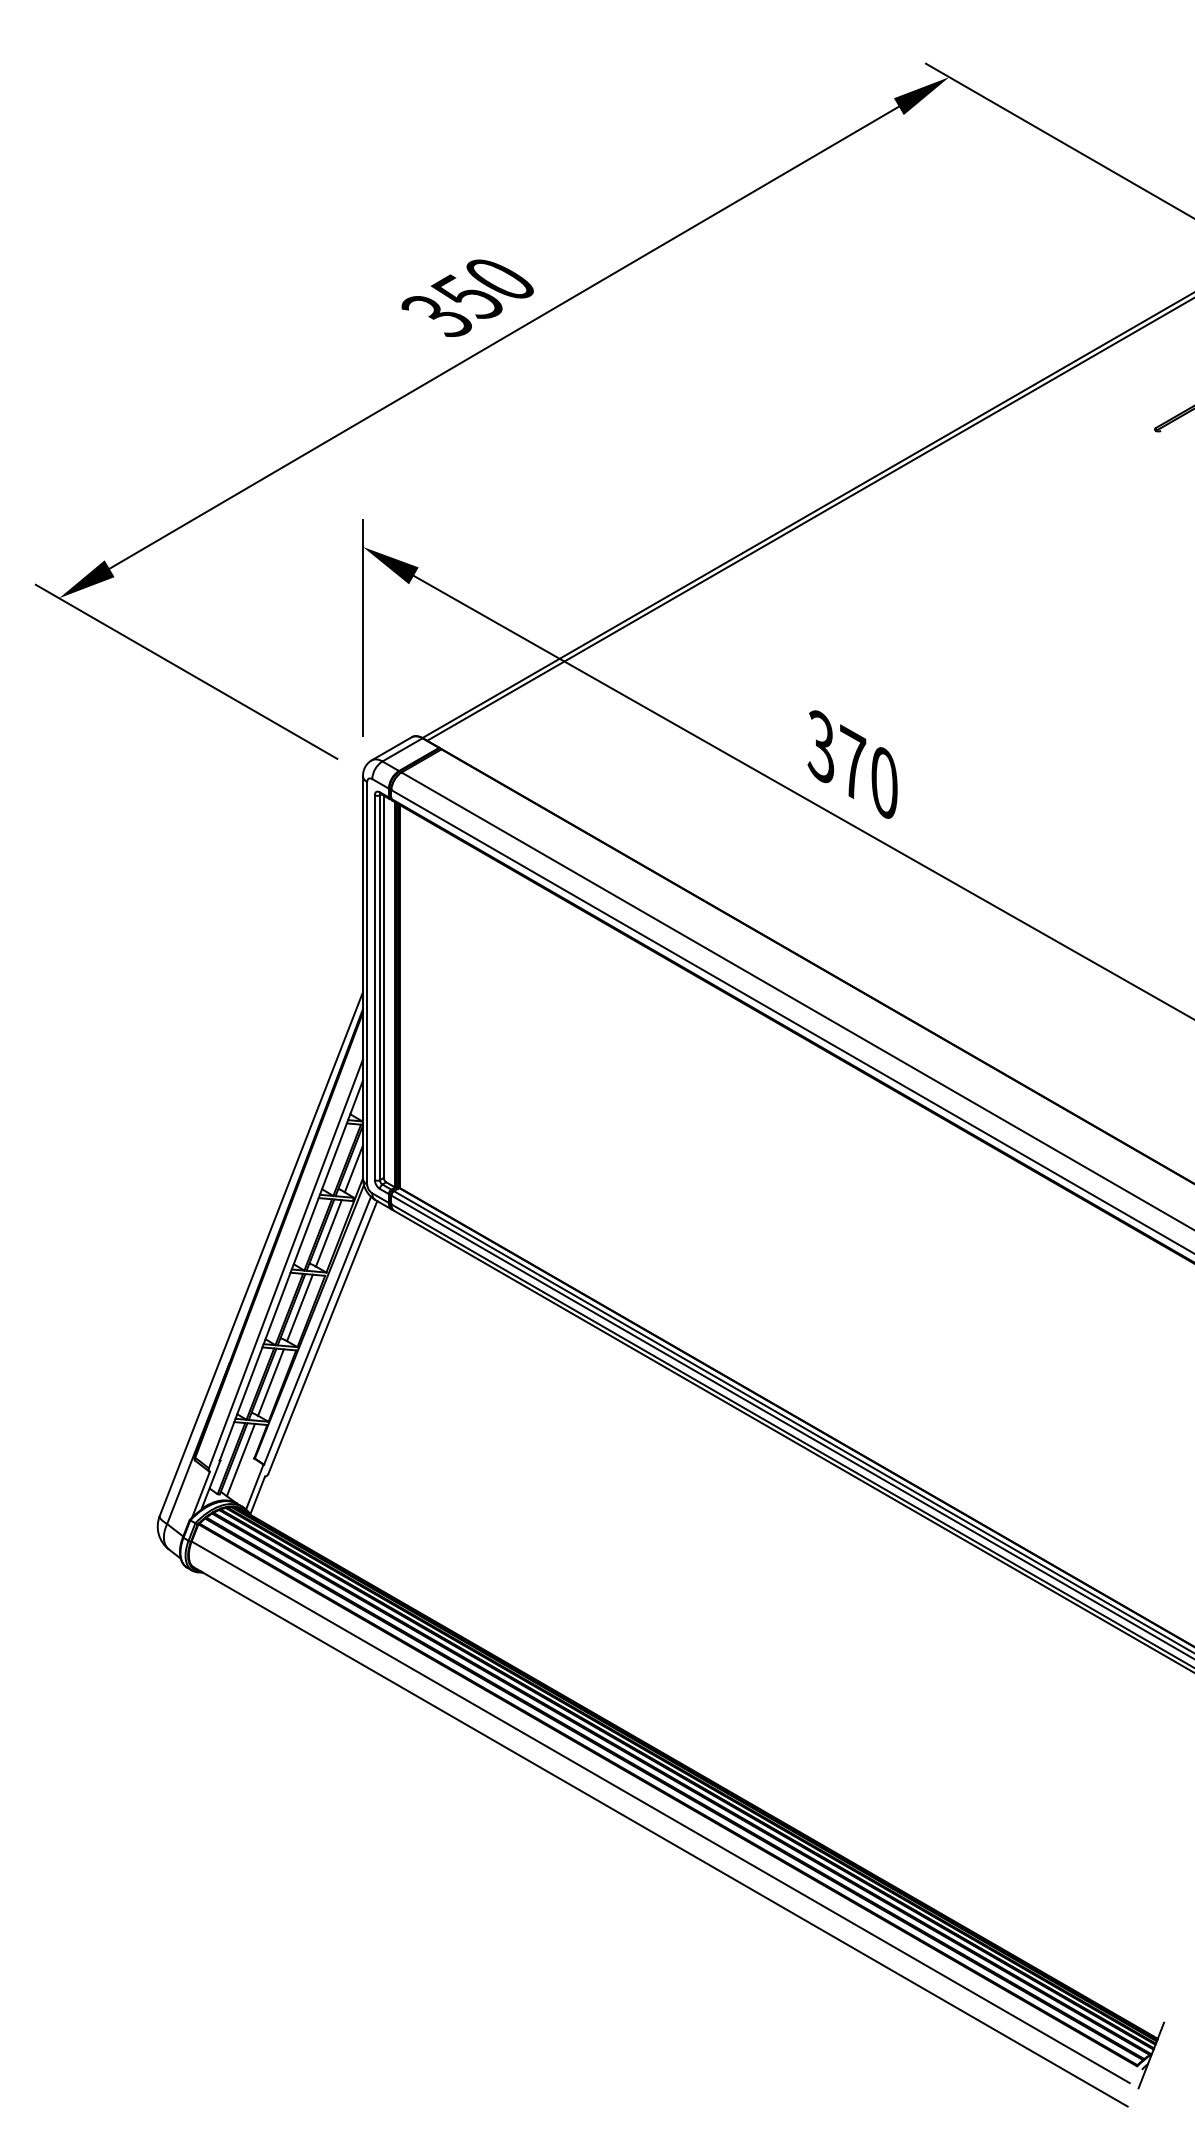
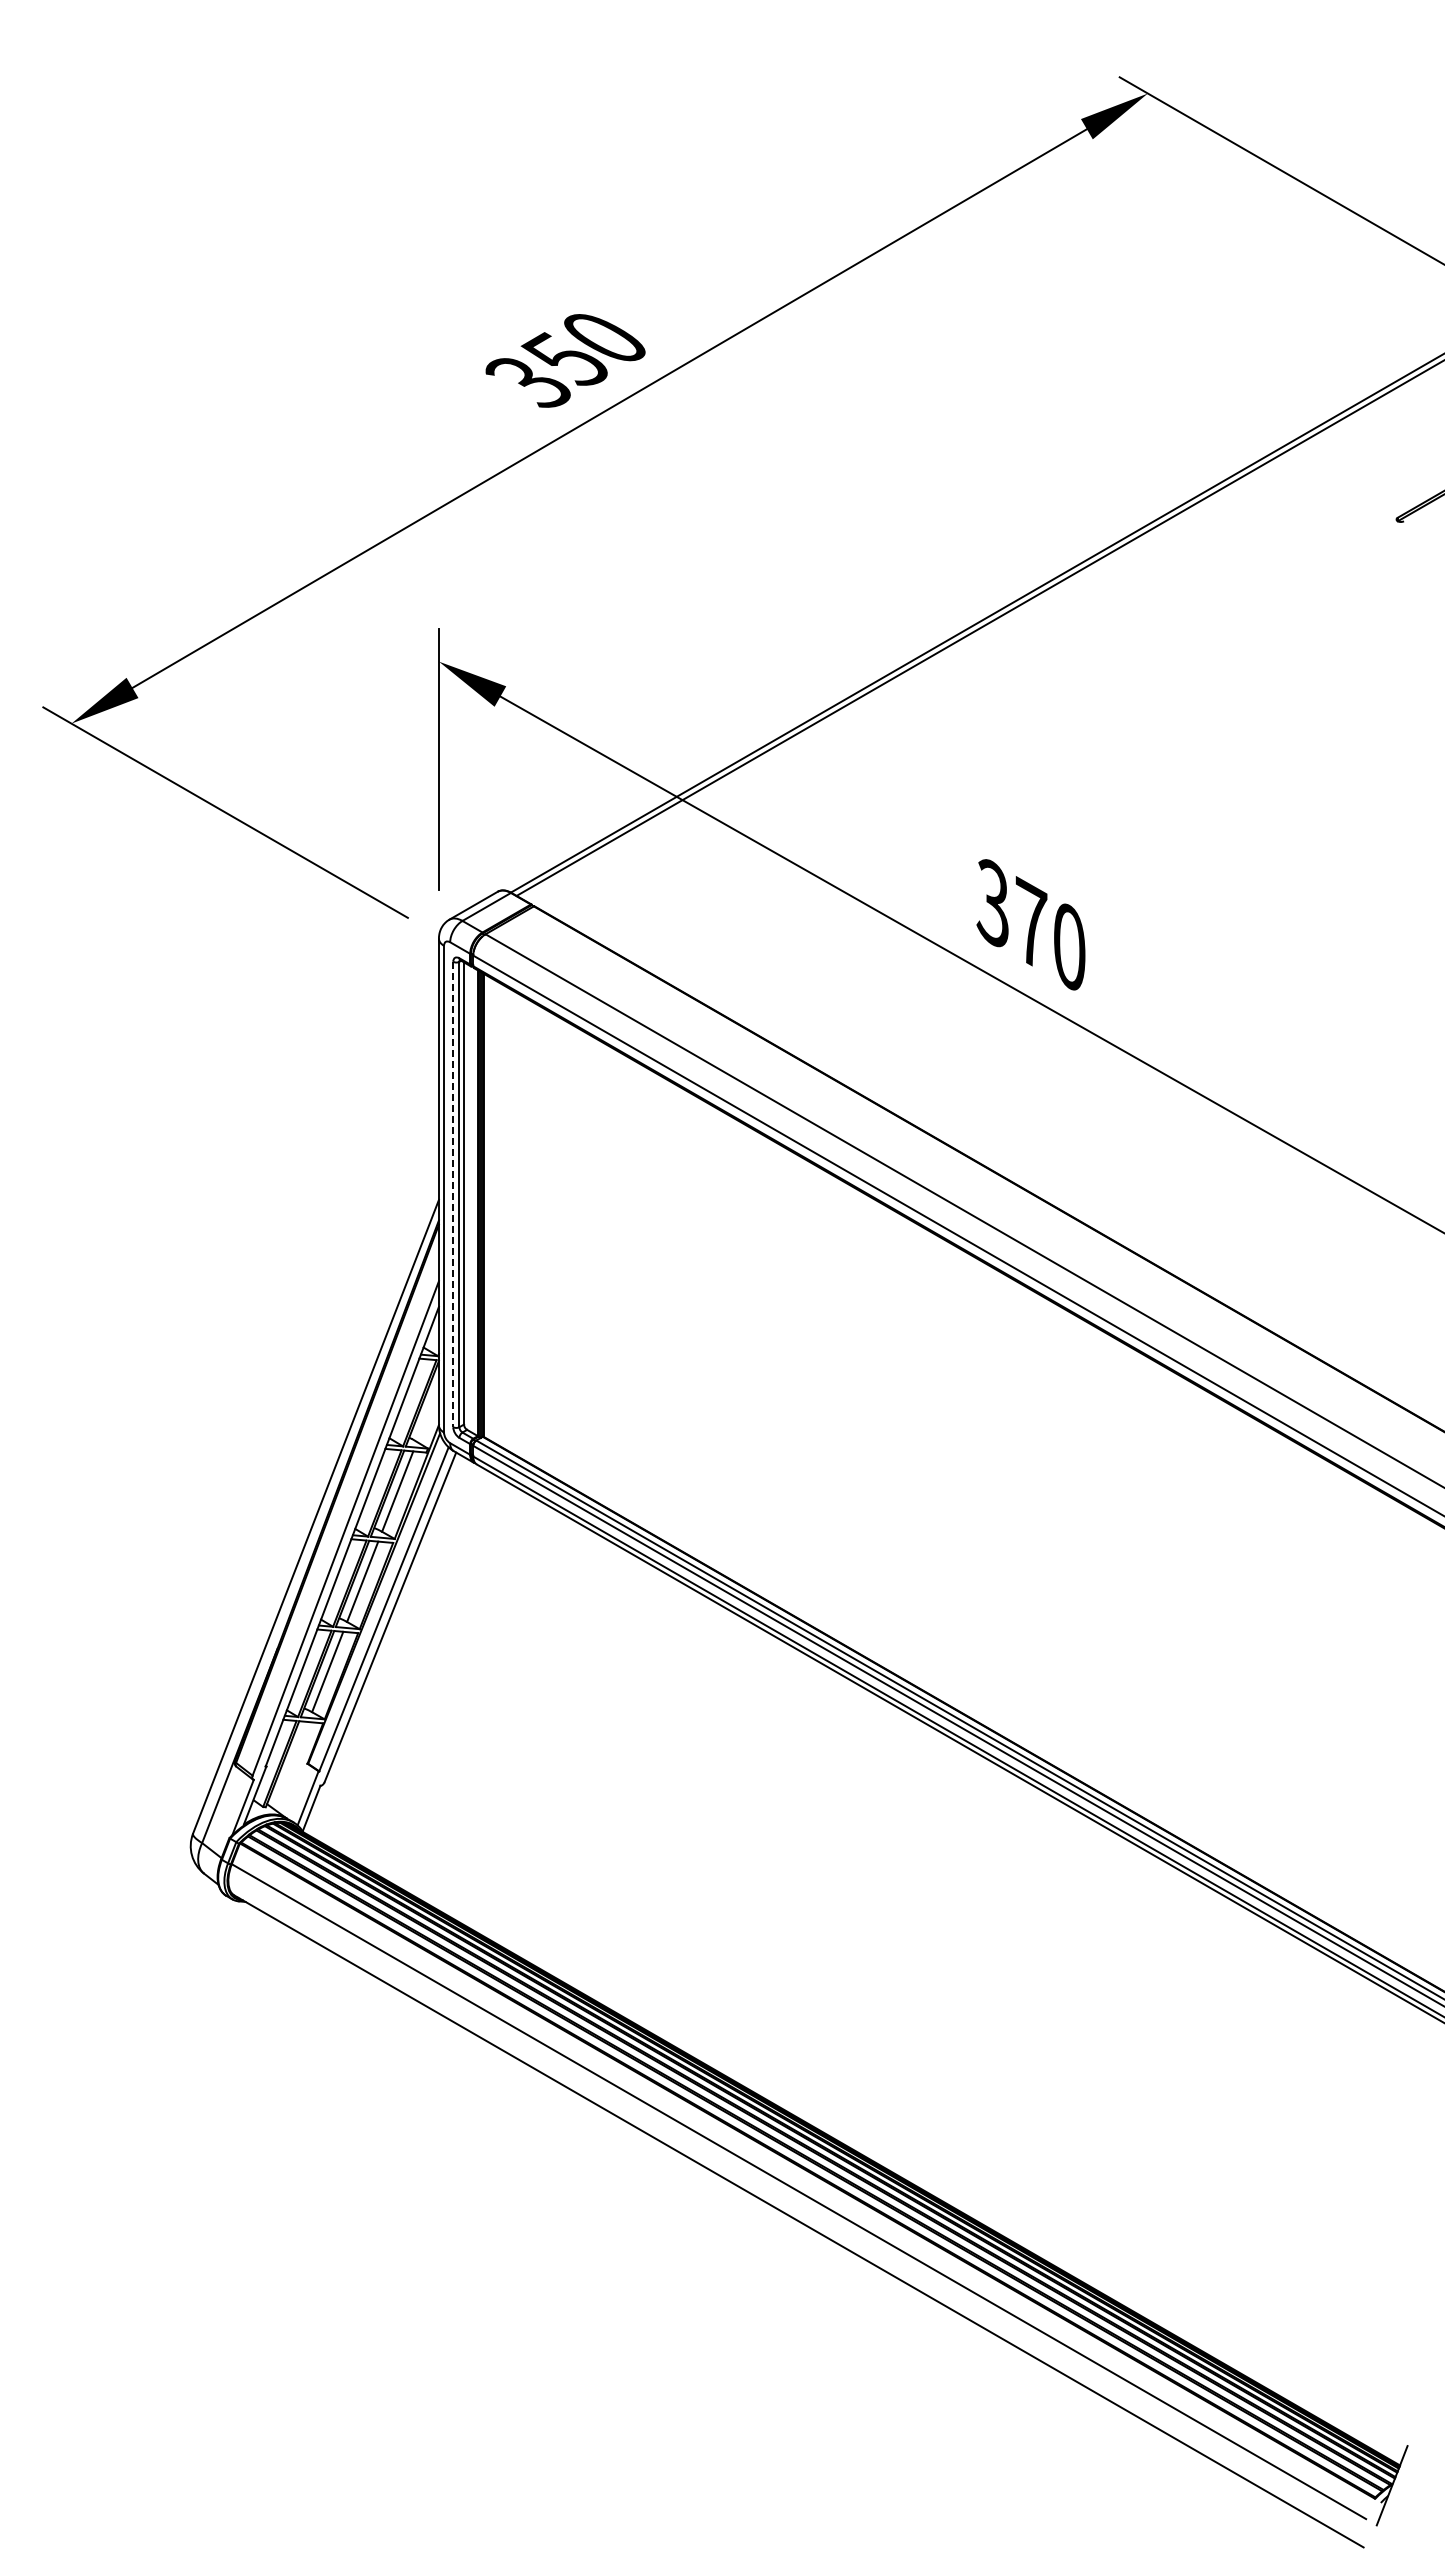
line: (375, 987) -> (453, 1194), solid -> dashed
line: (353, 1168) -> (427, 1413), removed
line: (241, 1459) -> (291, 1765), removed

